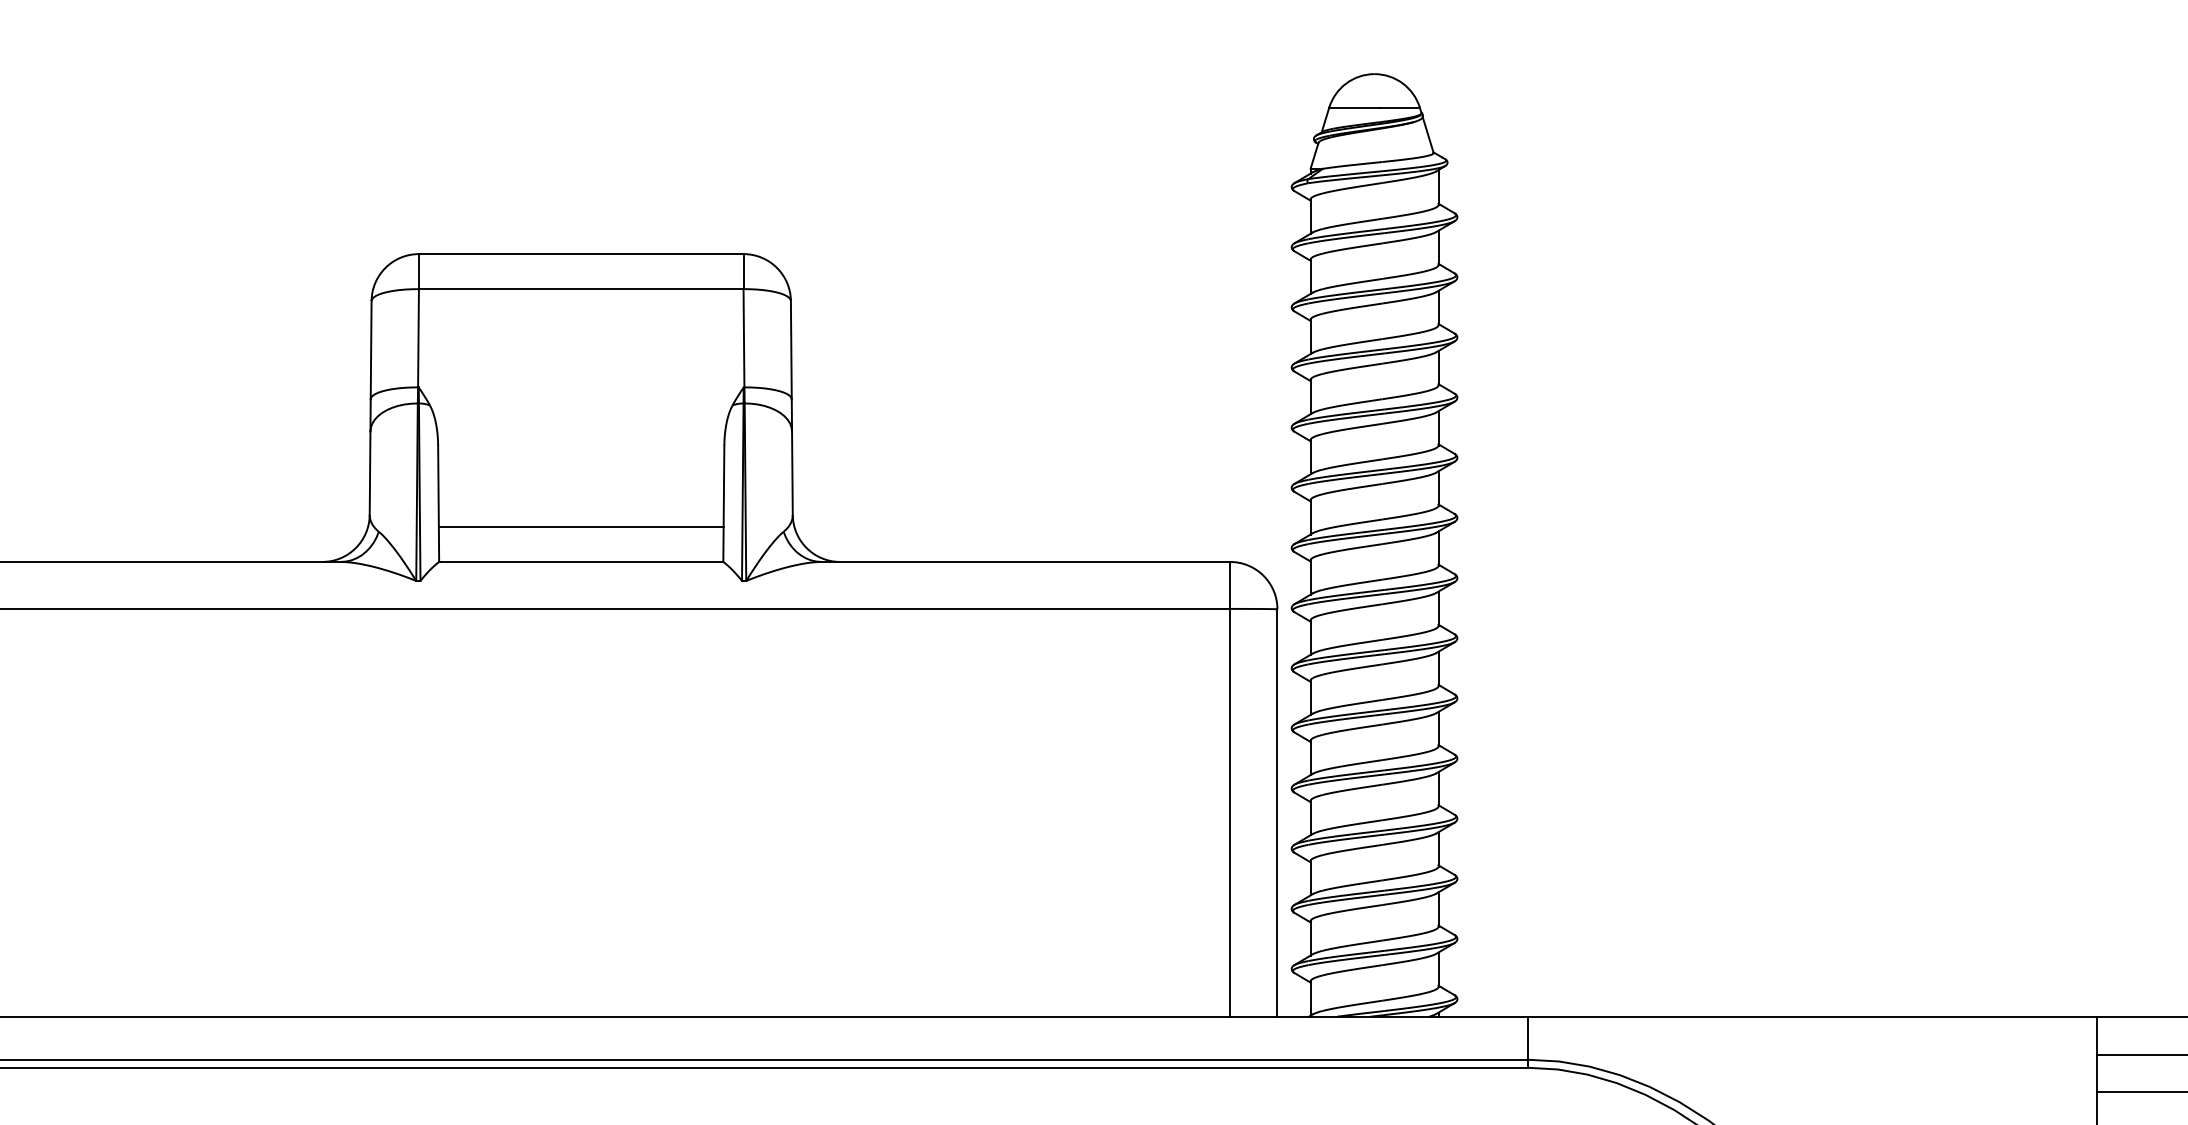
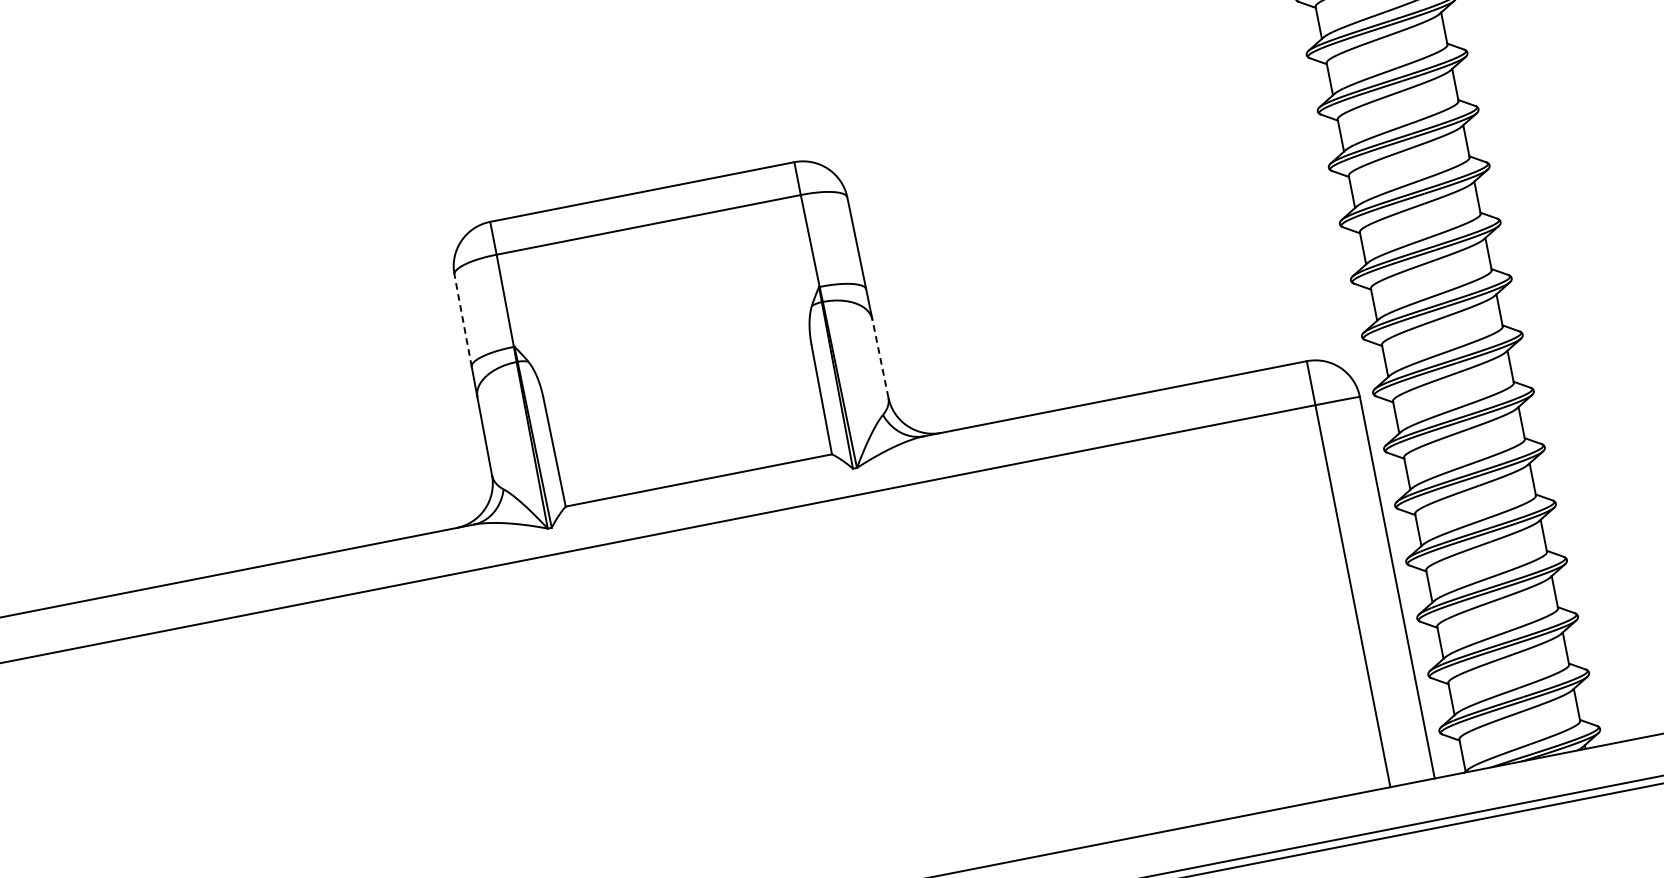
line: (371, 349) -> (463, 319), solid -> dashed
line: (792, 473) -> (880, 358), solid -> dashed
line: (580, 526) -> (691, 447), removed

